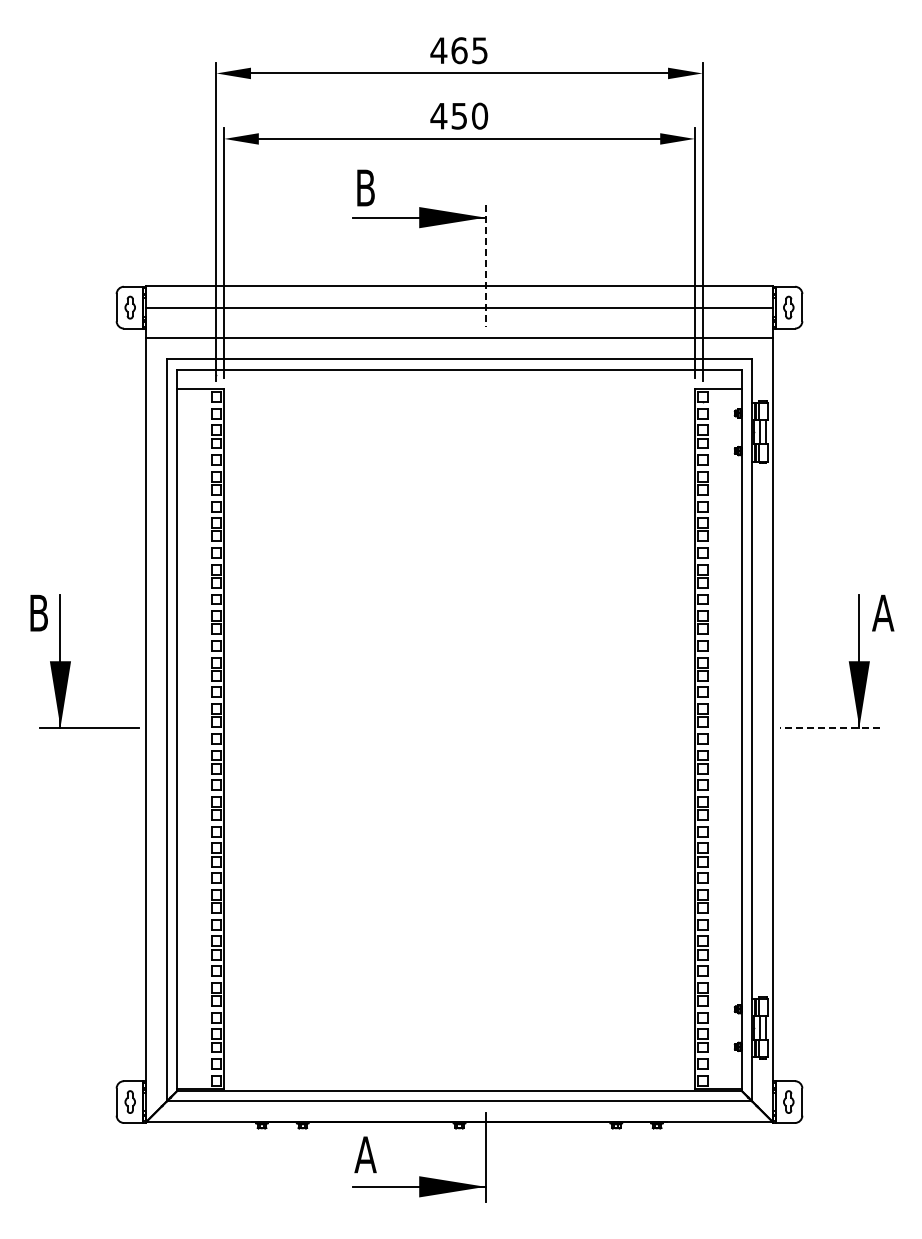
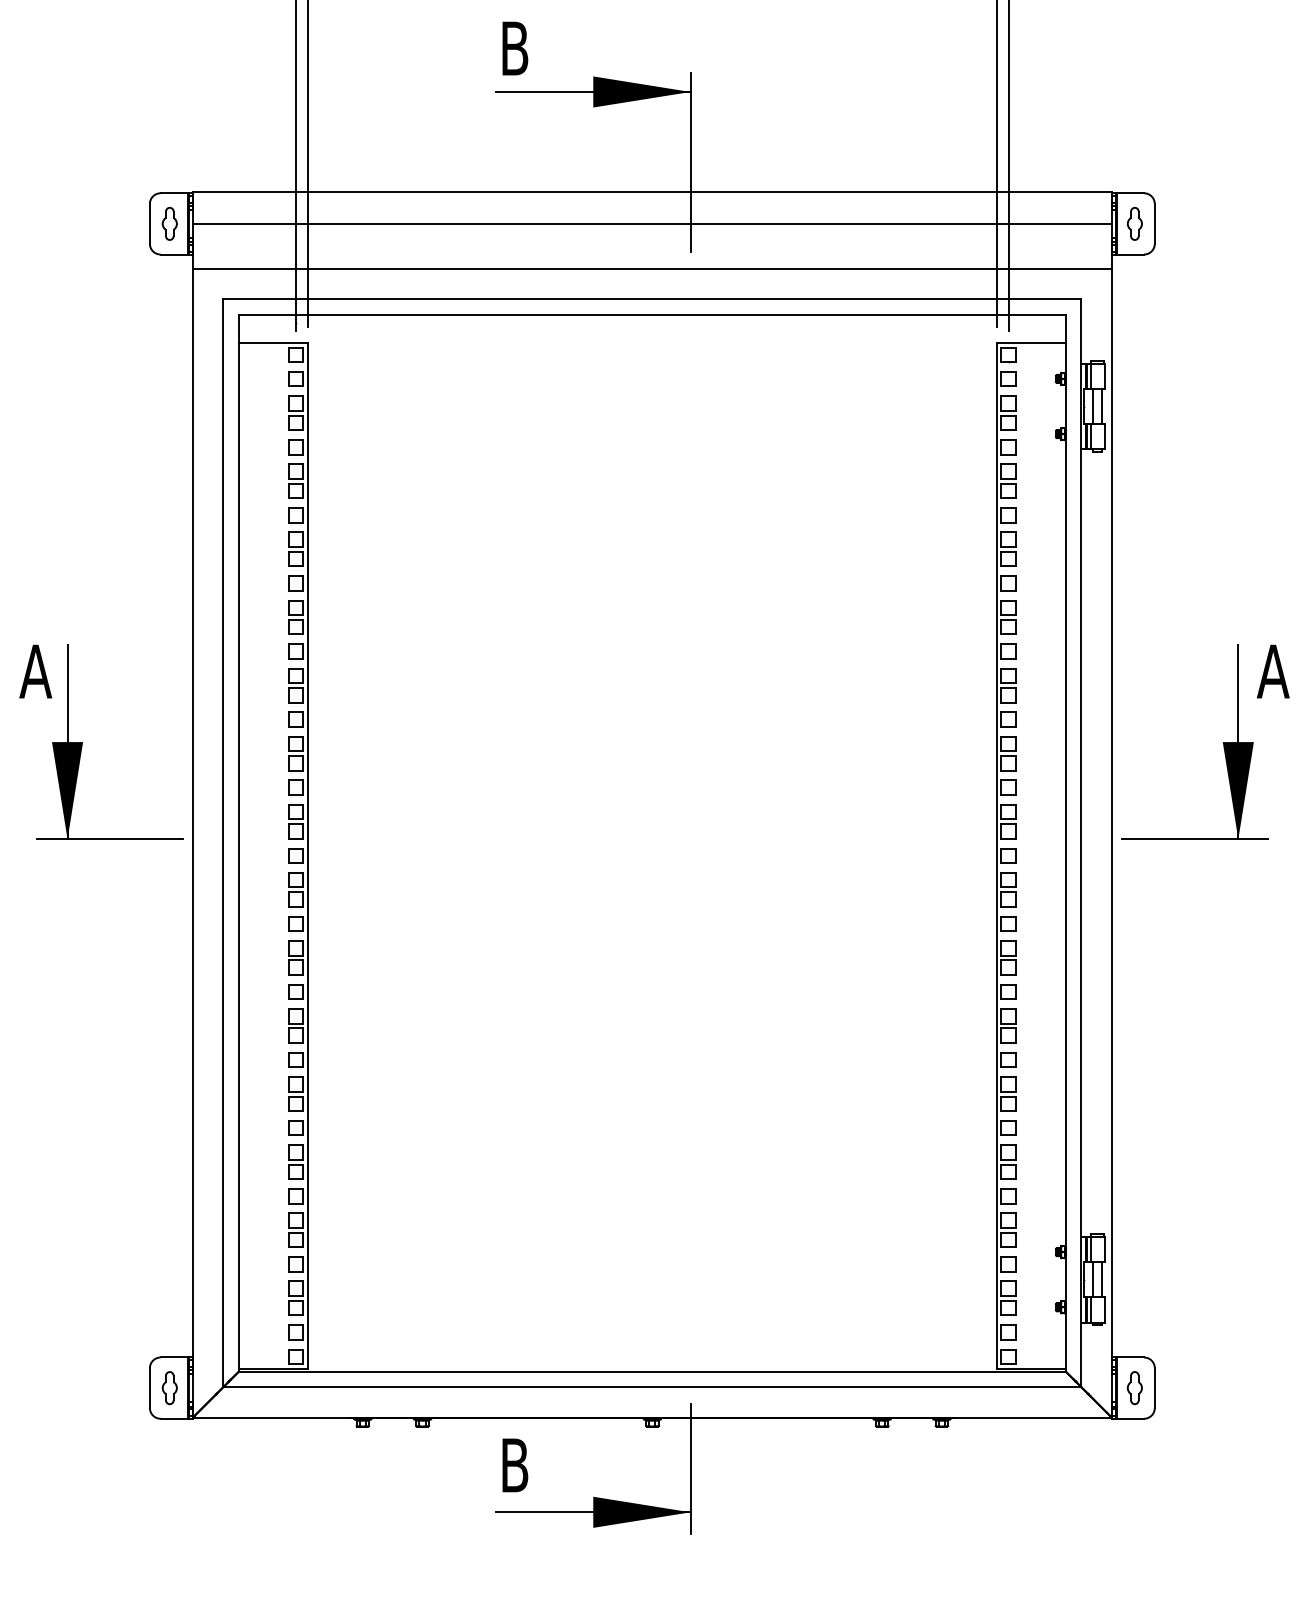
line: (485, 266) -> (690, 163), dashed -> solid
text: (38, 612) -> (35, 670), B -> A
line: (829, 727) -> (1194, 839), dashed -> solid
text: (365, 1154) -> (514, 1464), A -> B

